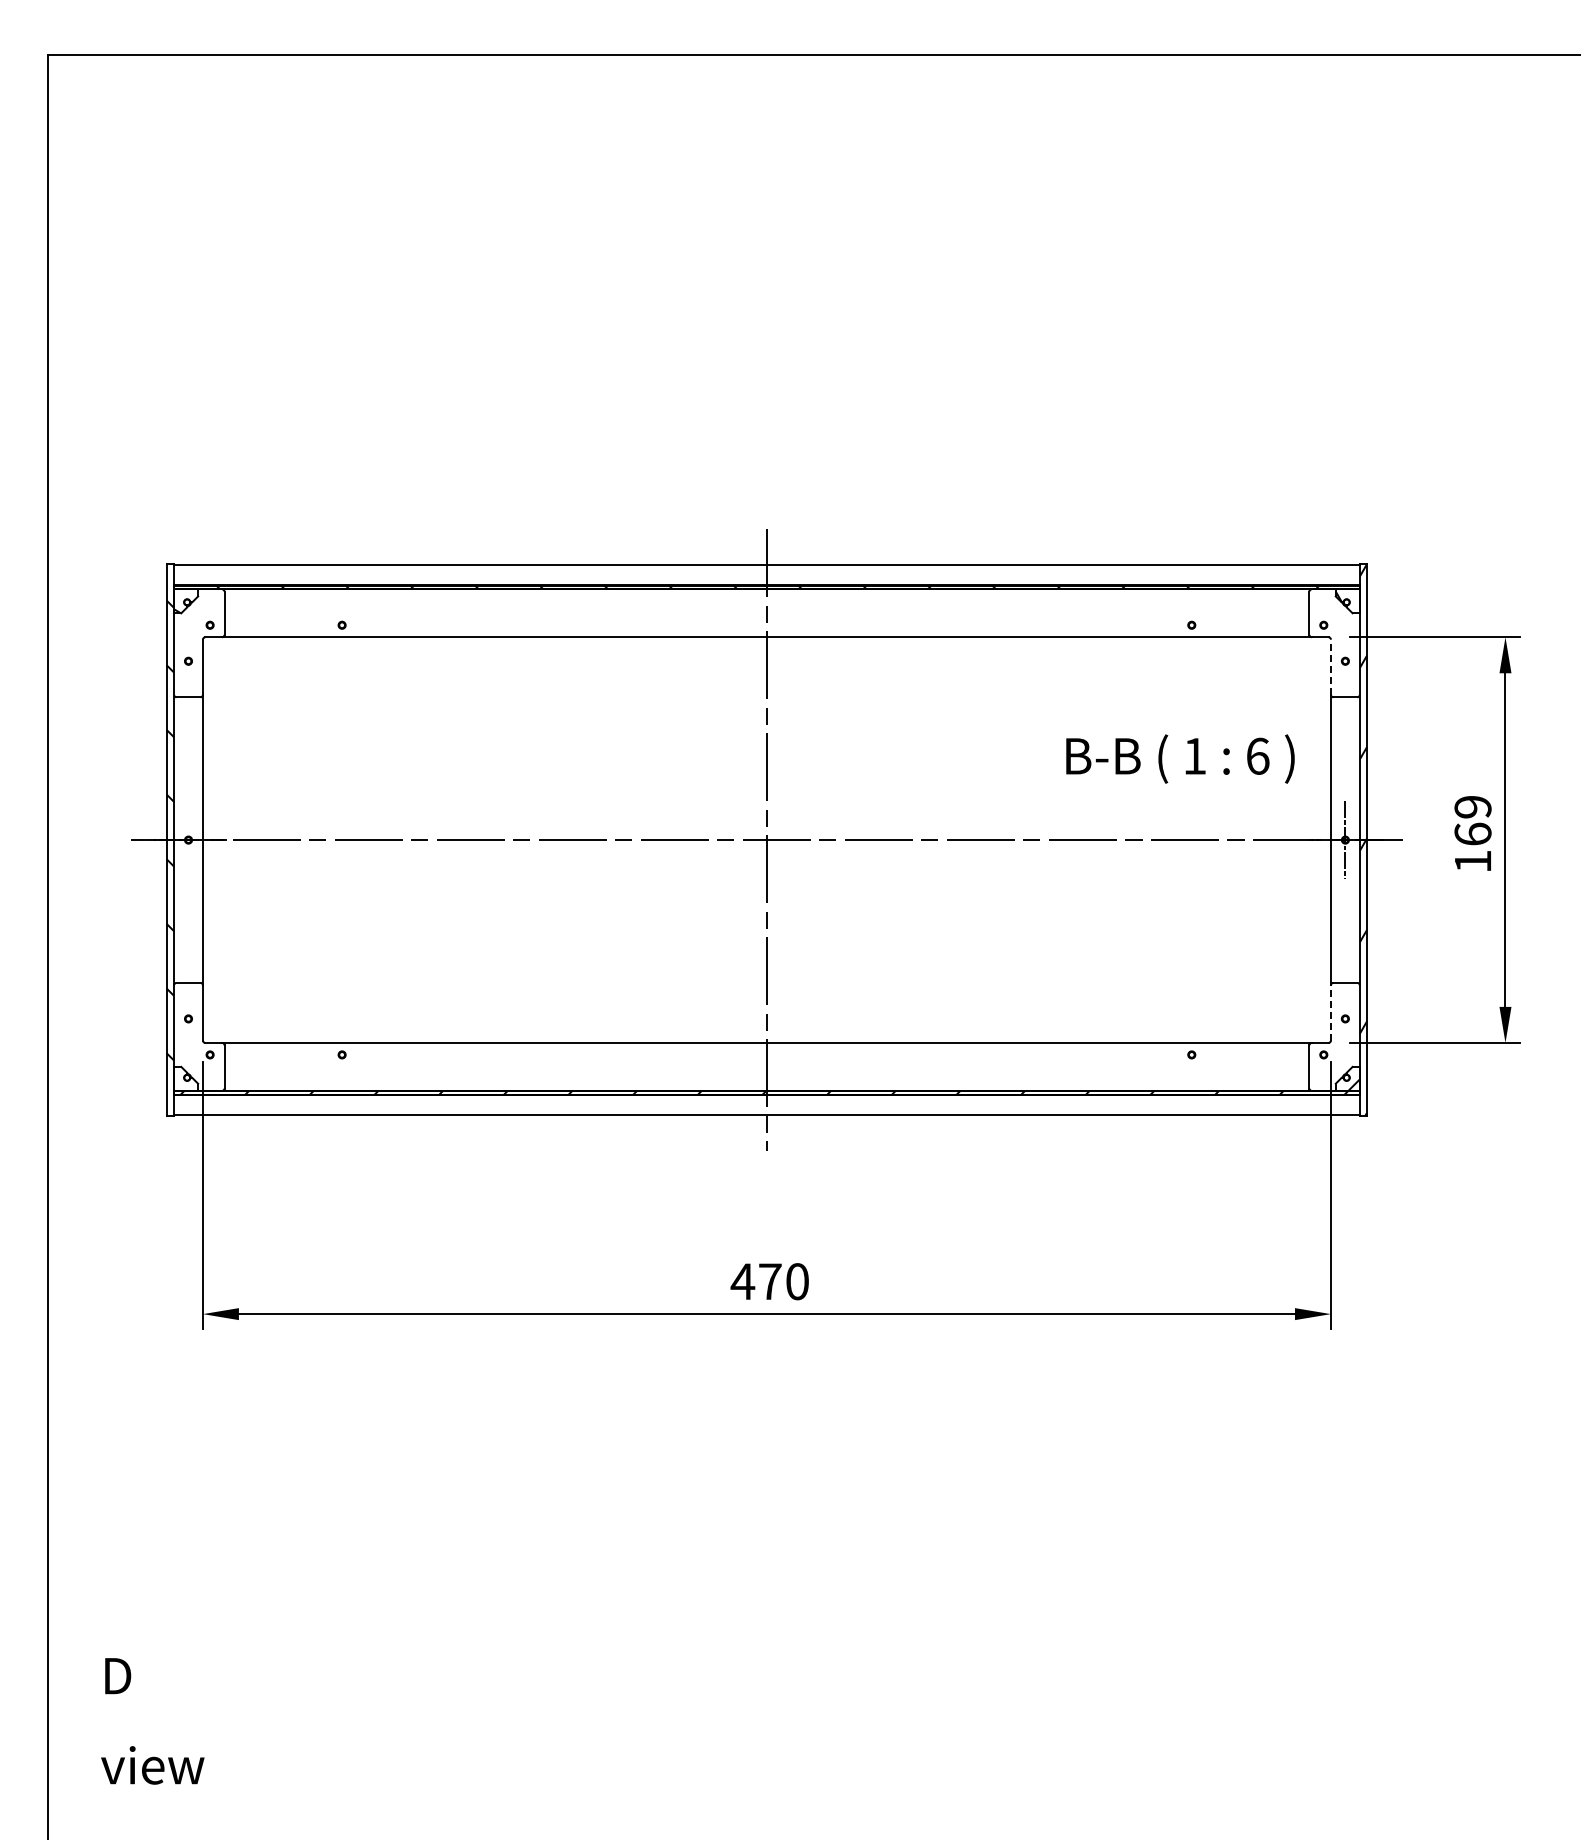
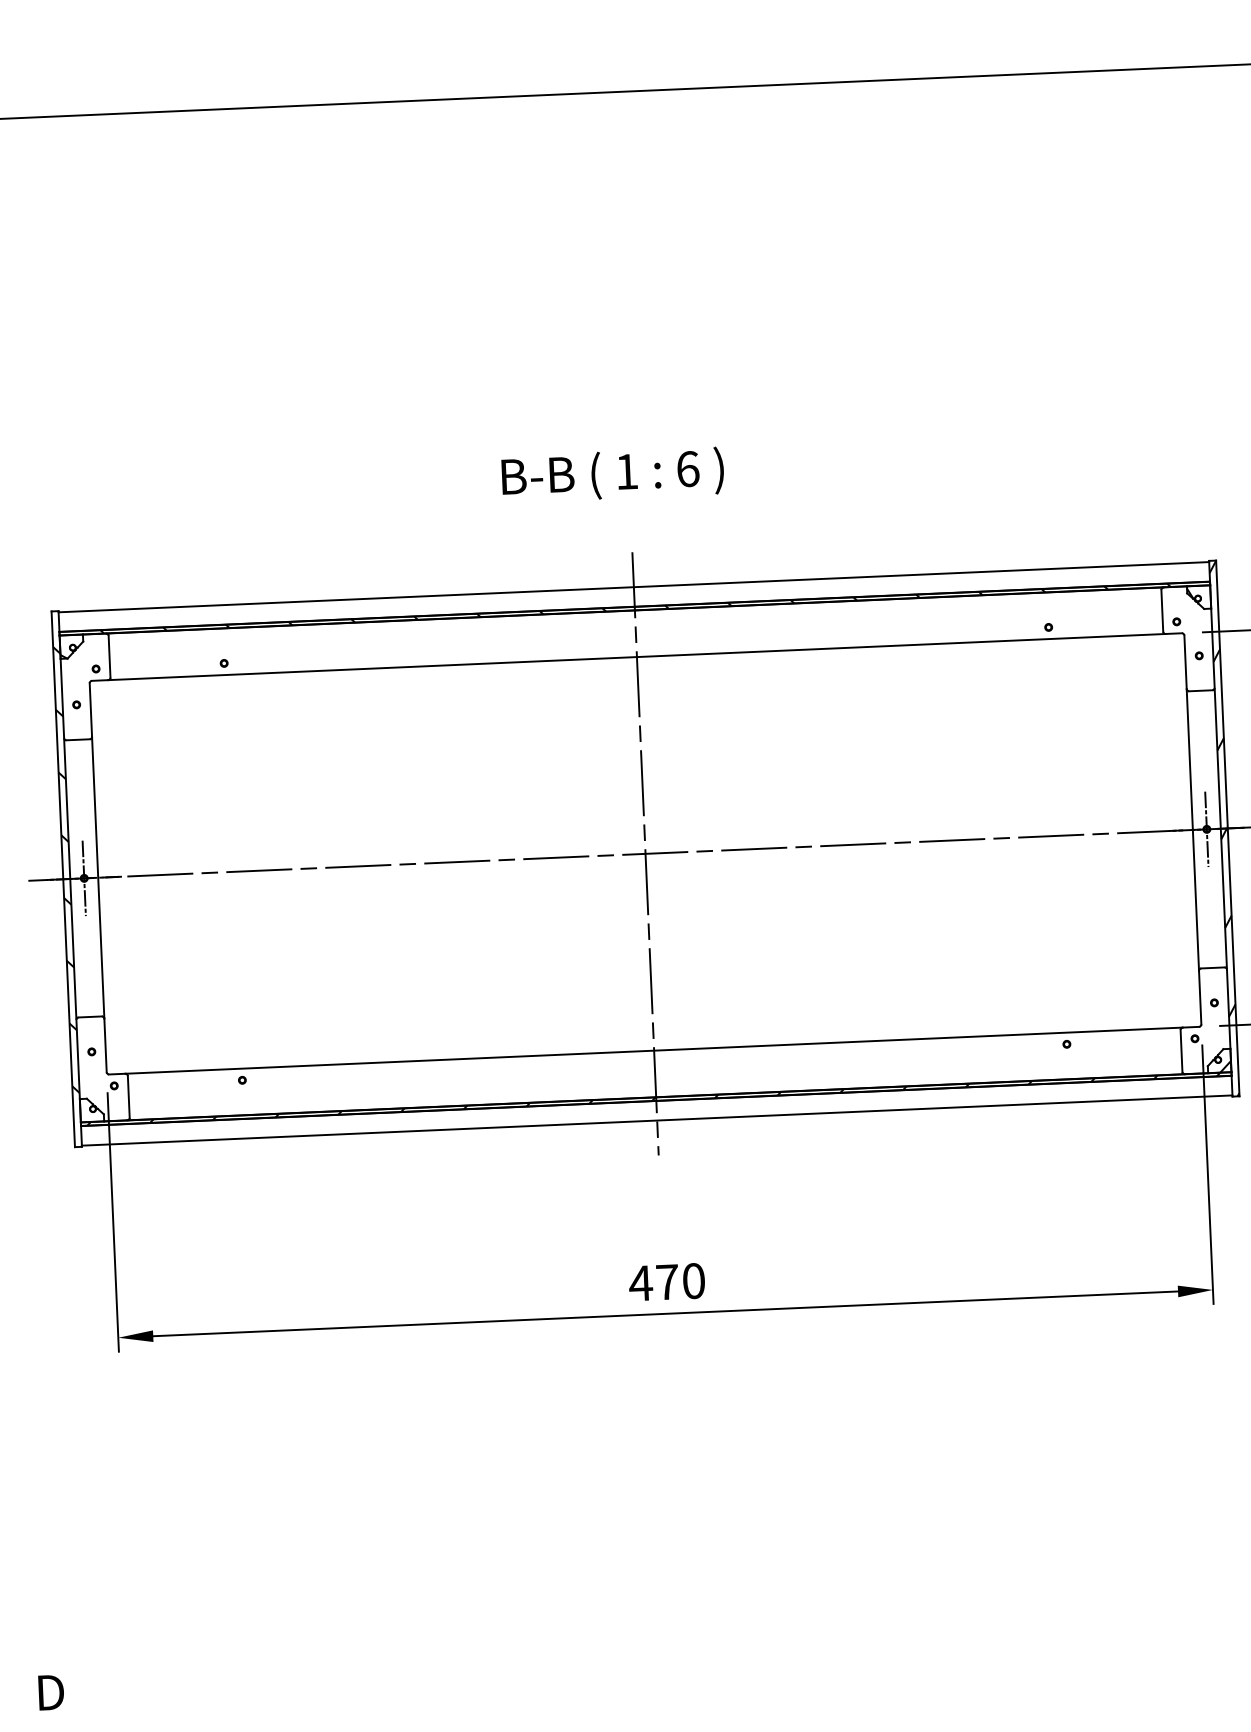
line: (1331, 667) -> (1186, 662), dashed -> solid
text: (1180, 758) -> (612, 474), moved
line: (188, 839) -> (84, 877), added
line: (1331, 1012) -> (1200, 997), dashed -> solid

